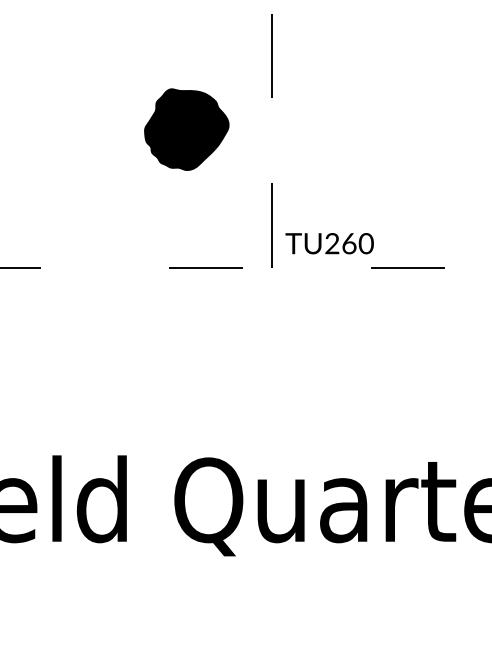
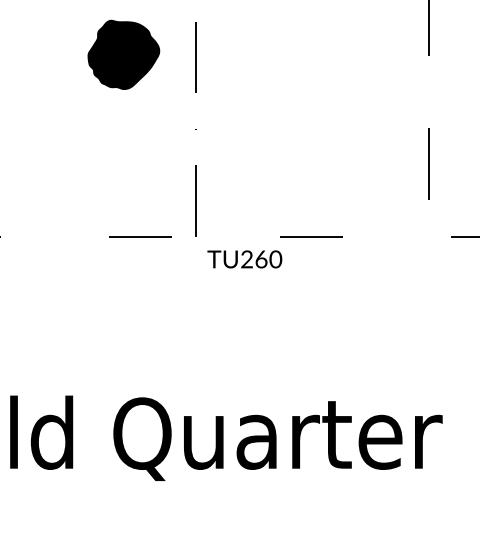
part: (186, 129) -> (123, 54), moved
text: (329, 243) -> (244, 259), moved

